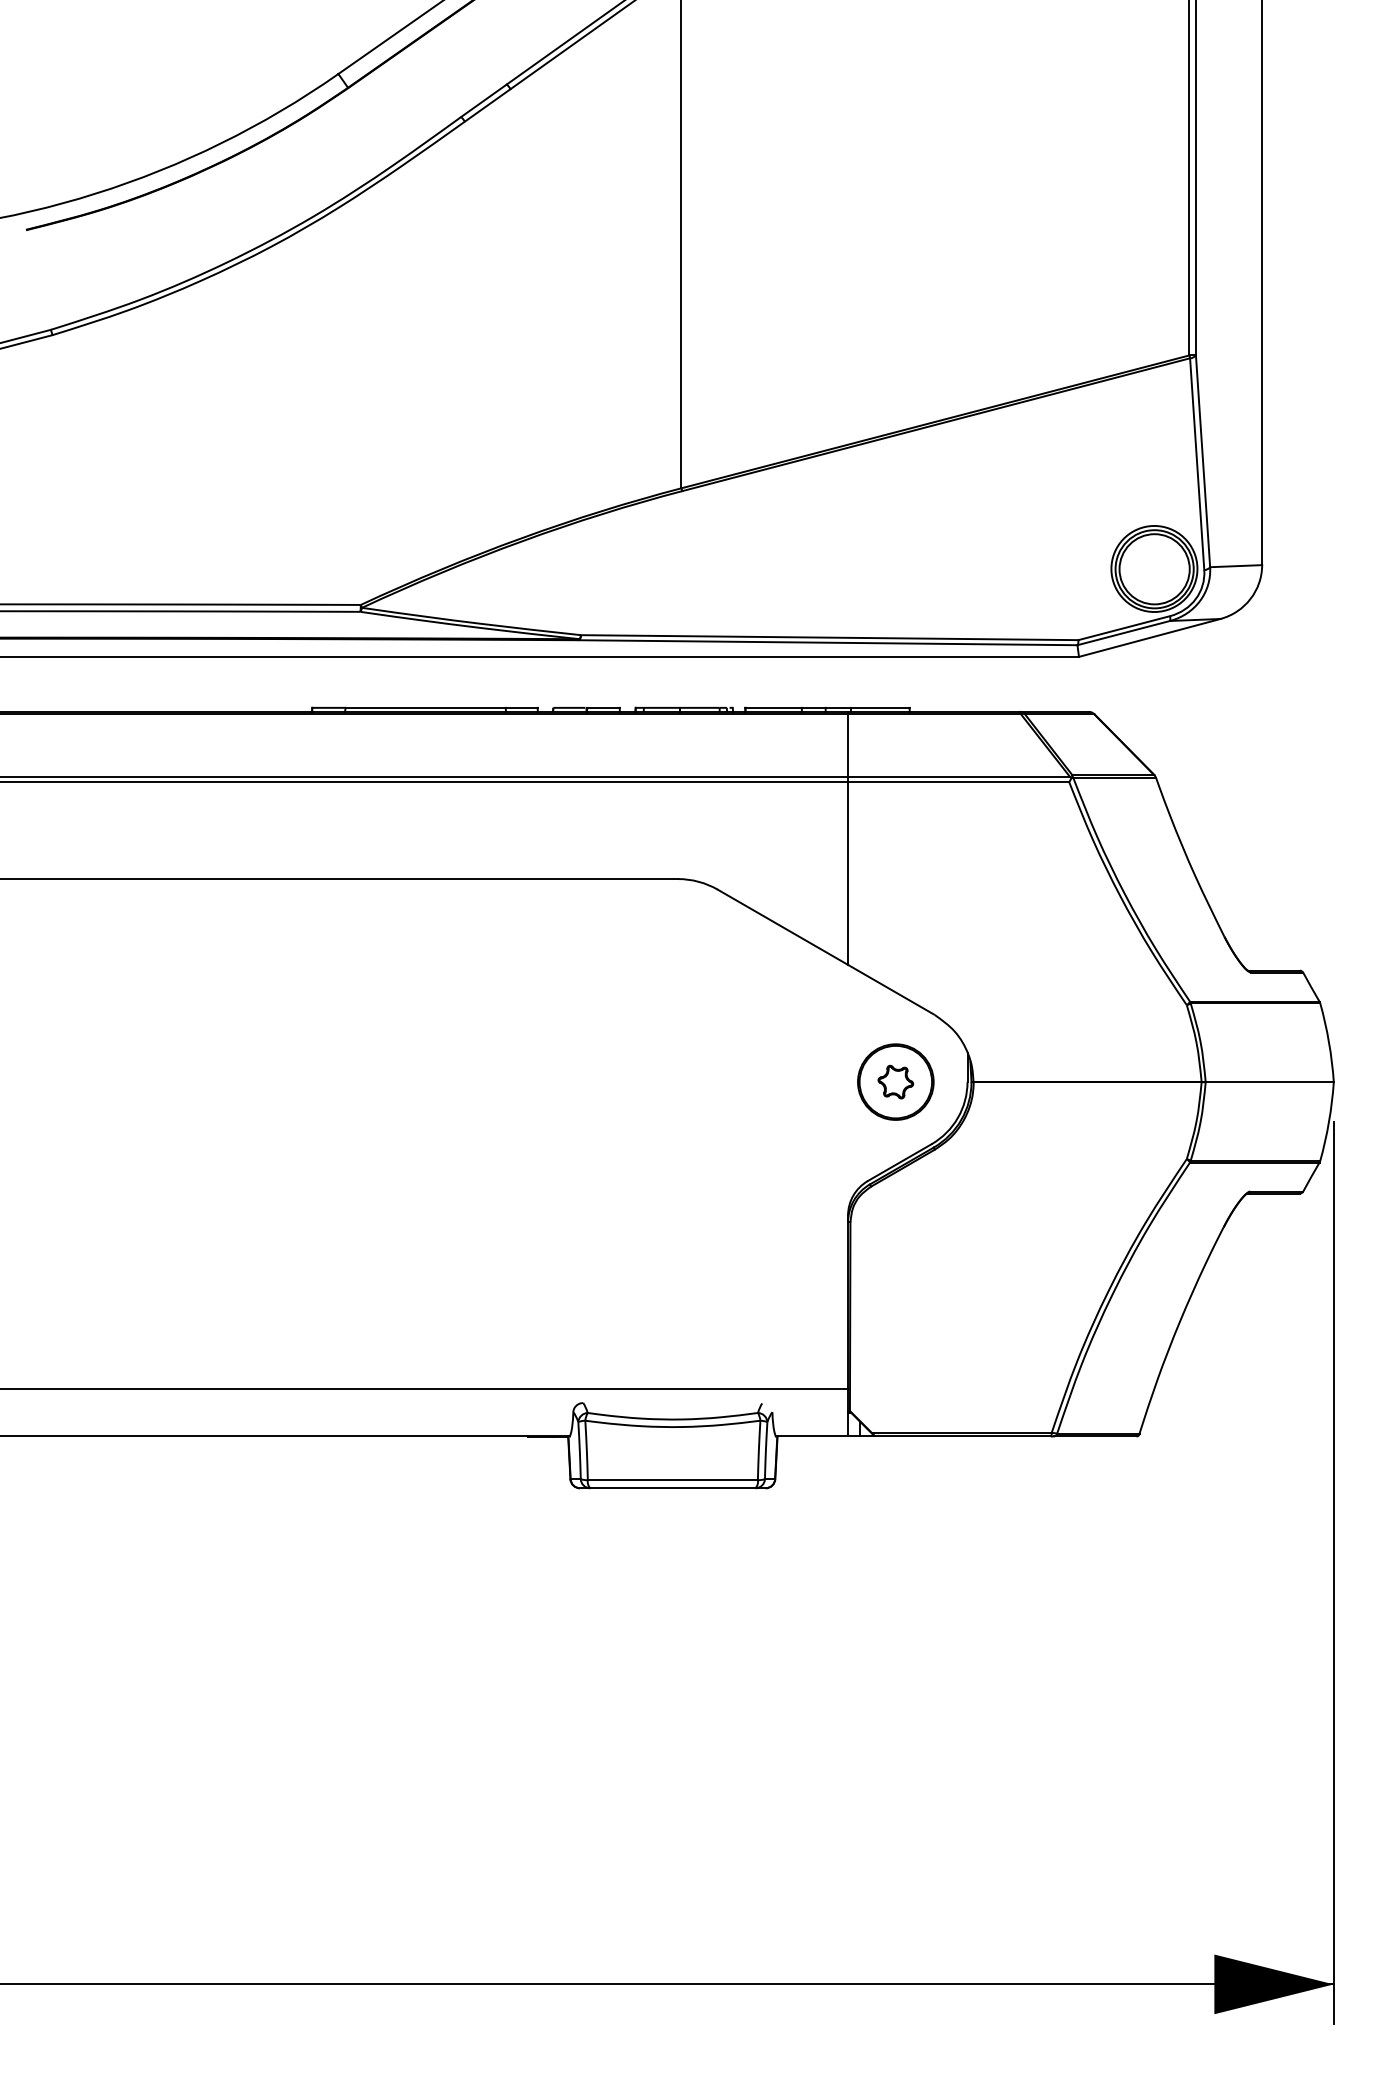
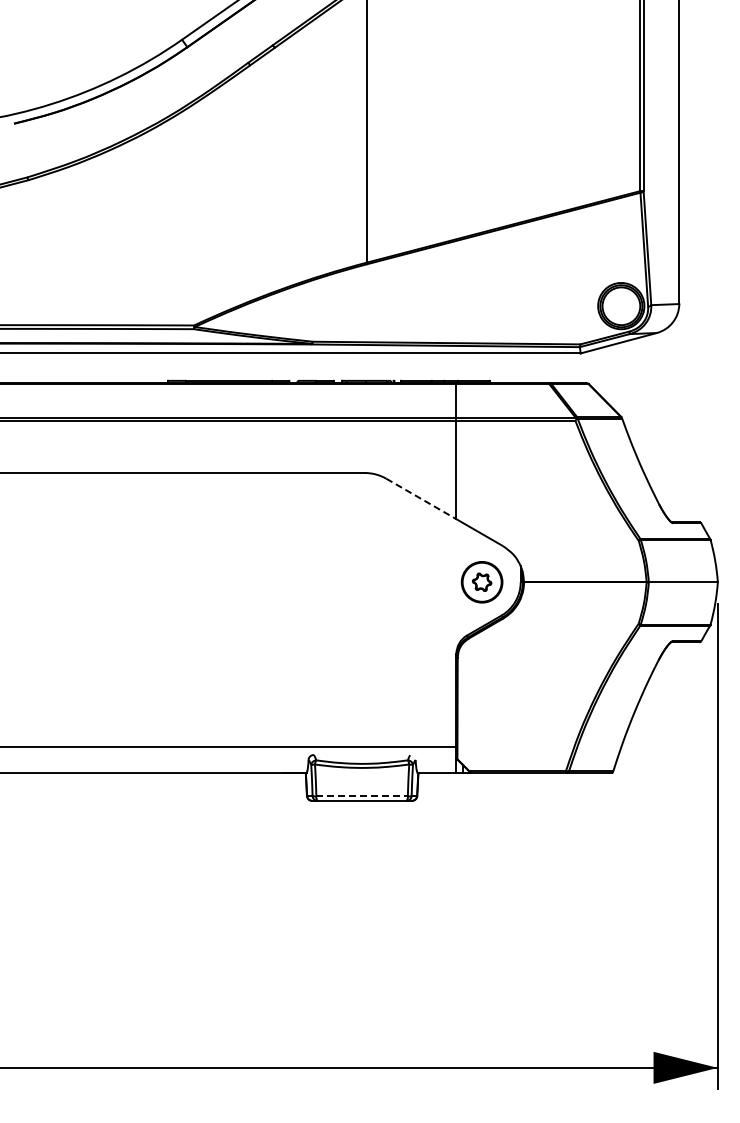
line: (783, 928) -> (421, 499), solid -> dashed
line: (673, 1480) -> (362, 796), solid -> dashed

